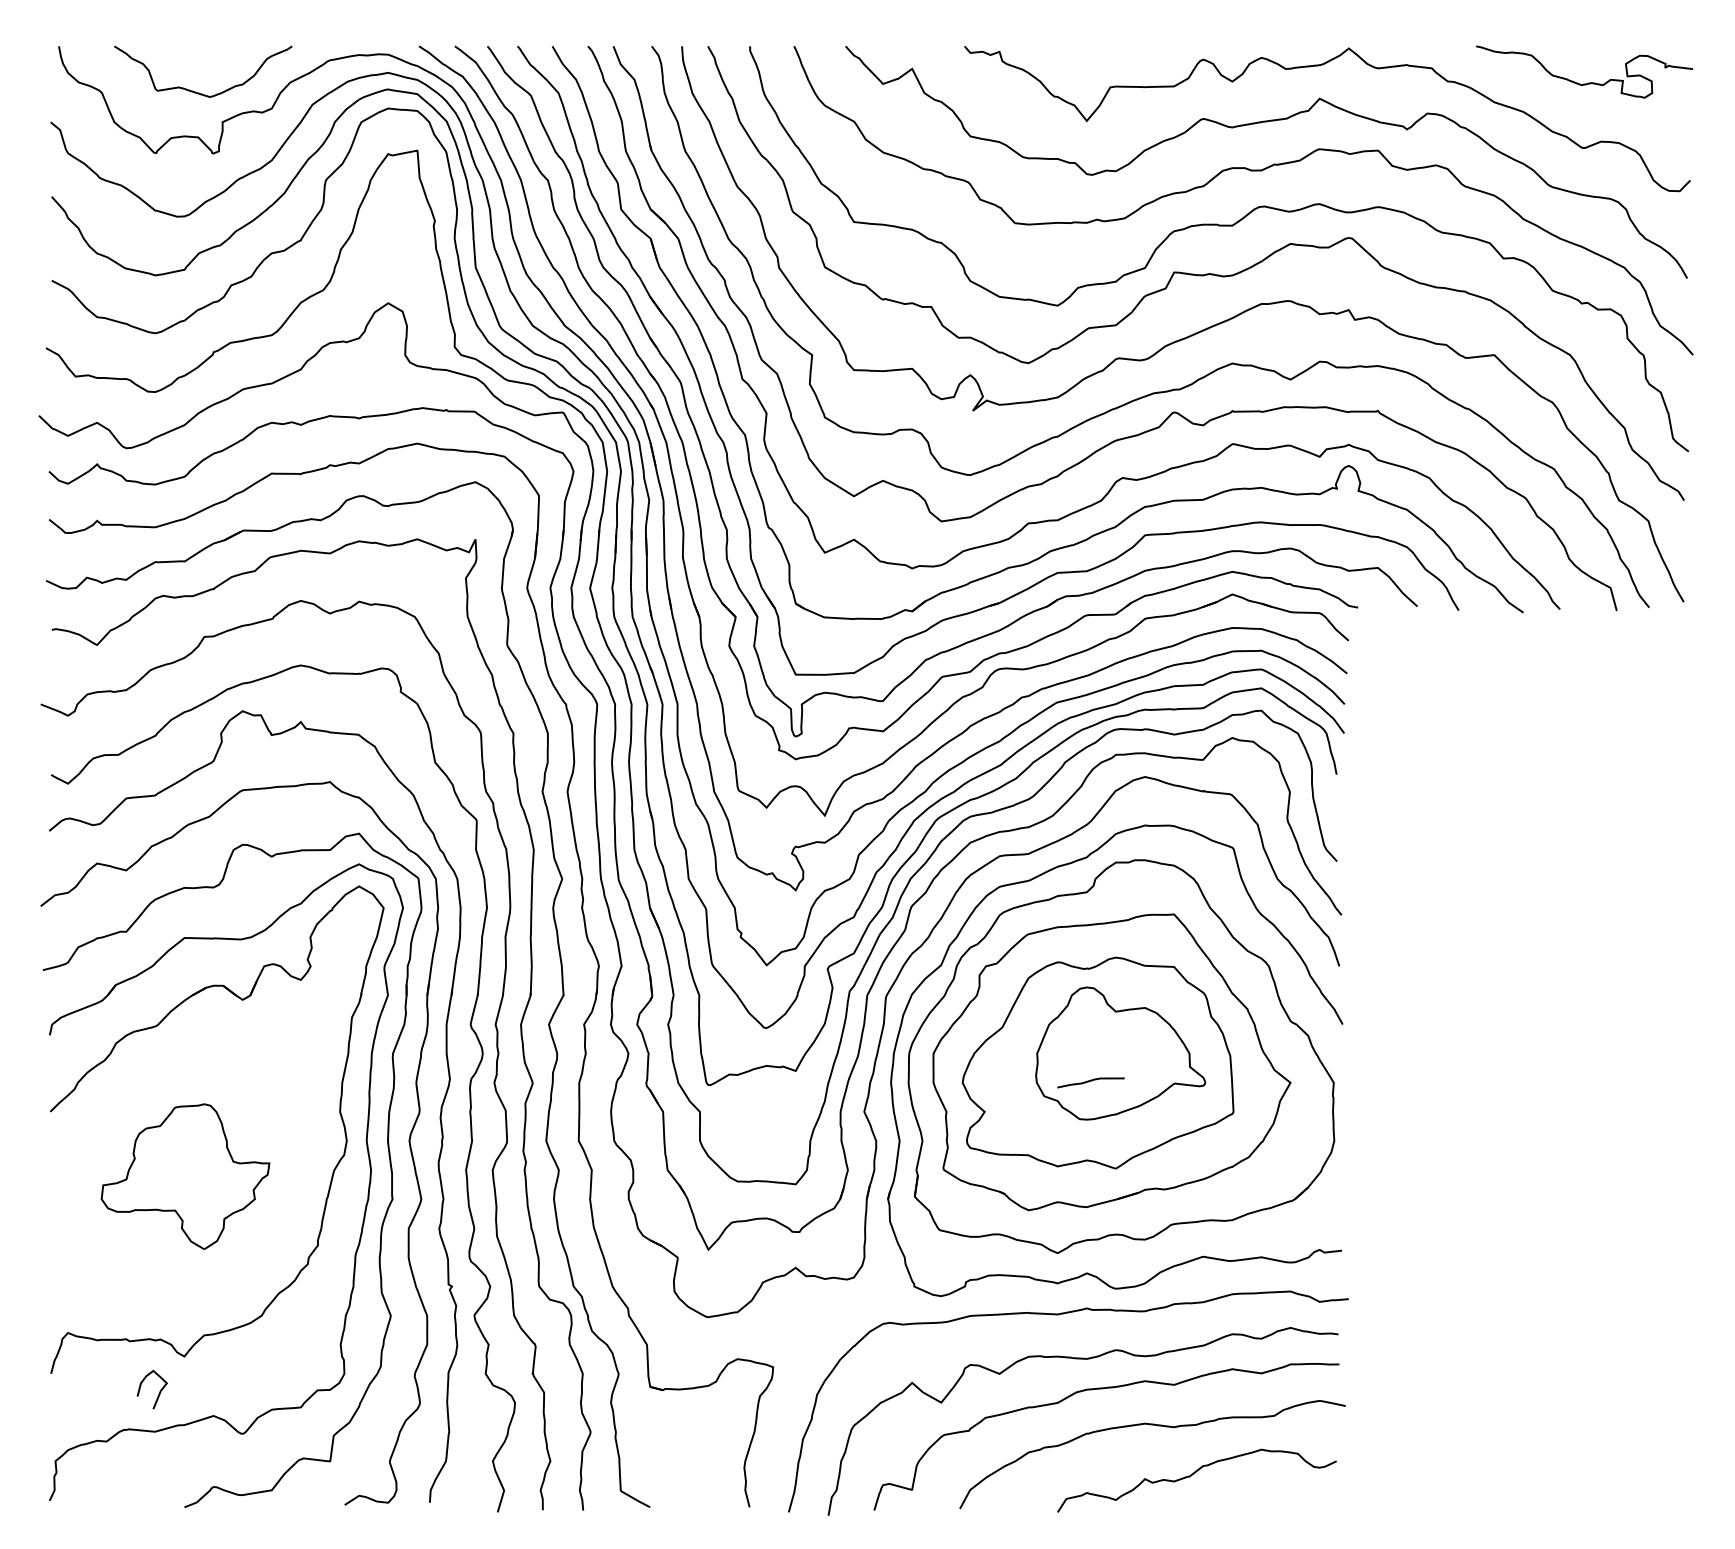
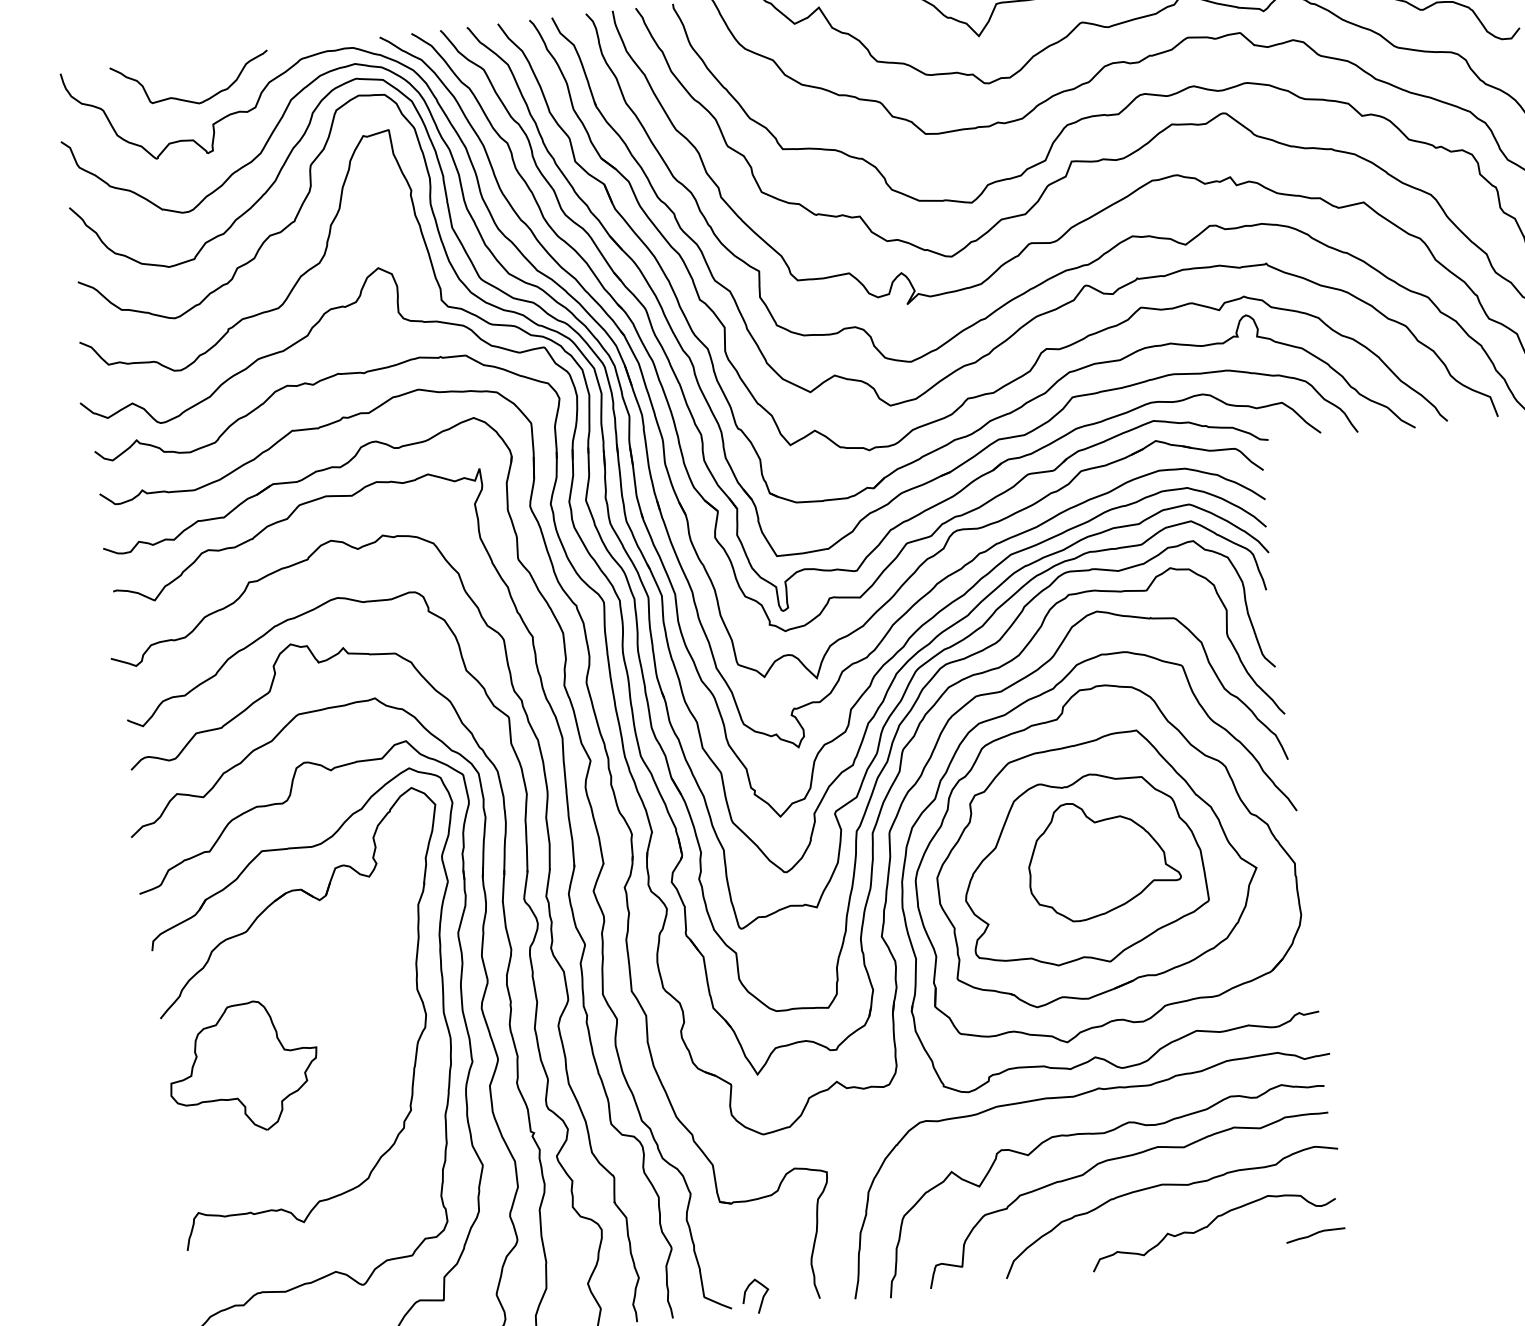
curve: (1090, 1081) -> (1315, 1234), moved
part: (185, 1176) -> (243, 1067), moved
curve: (158, 1393) -> (761, 1299), moved

